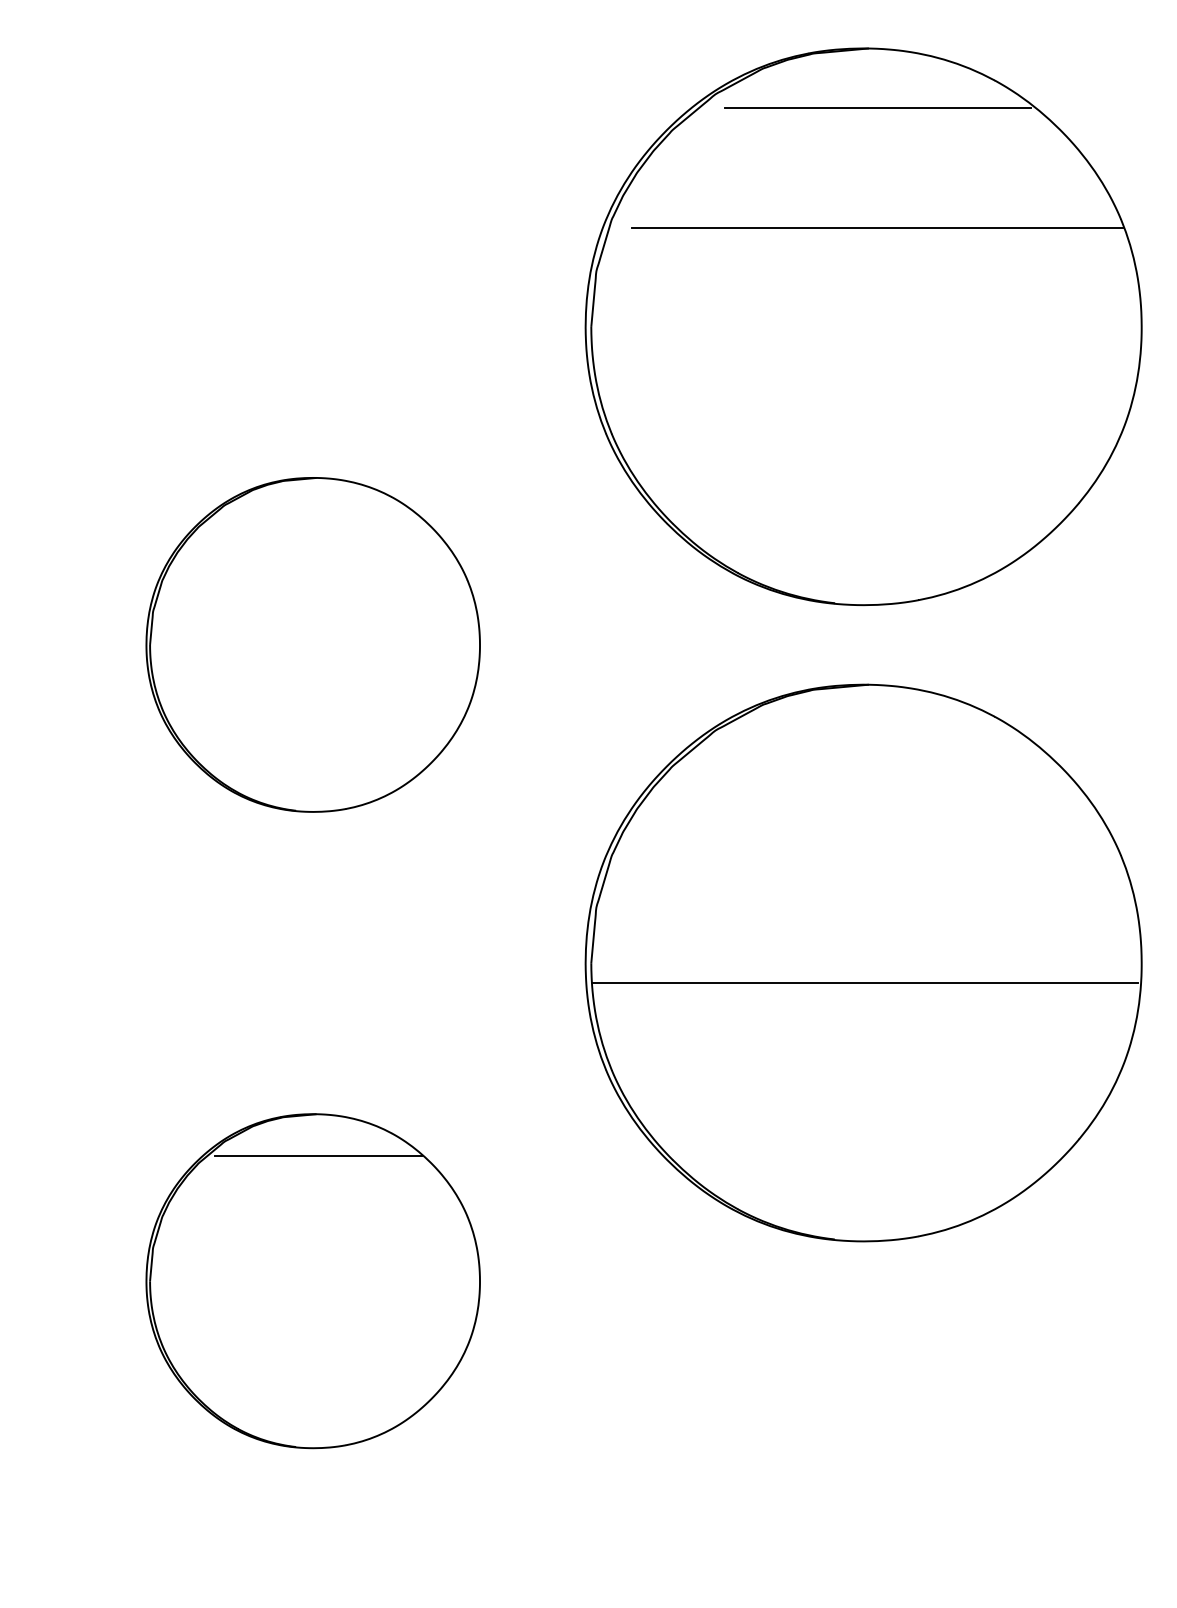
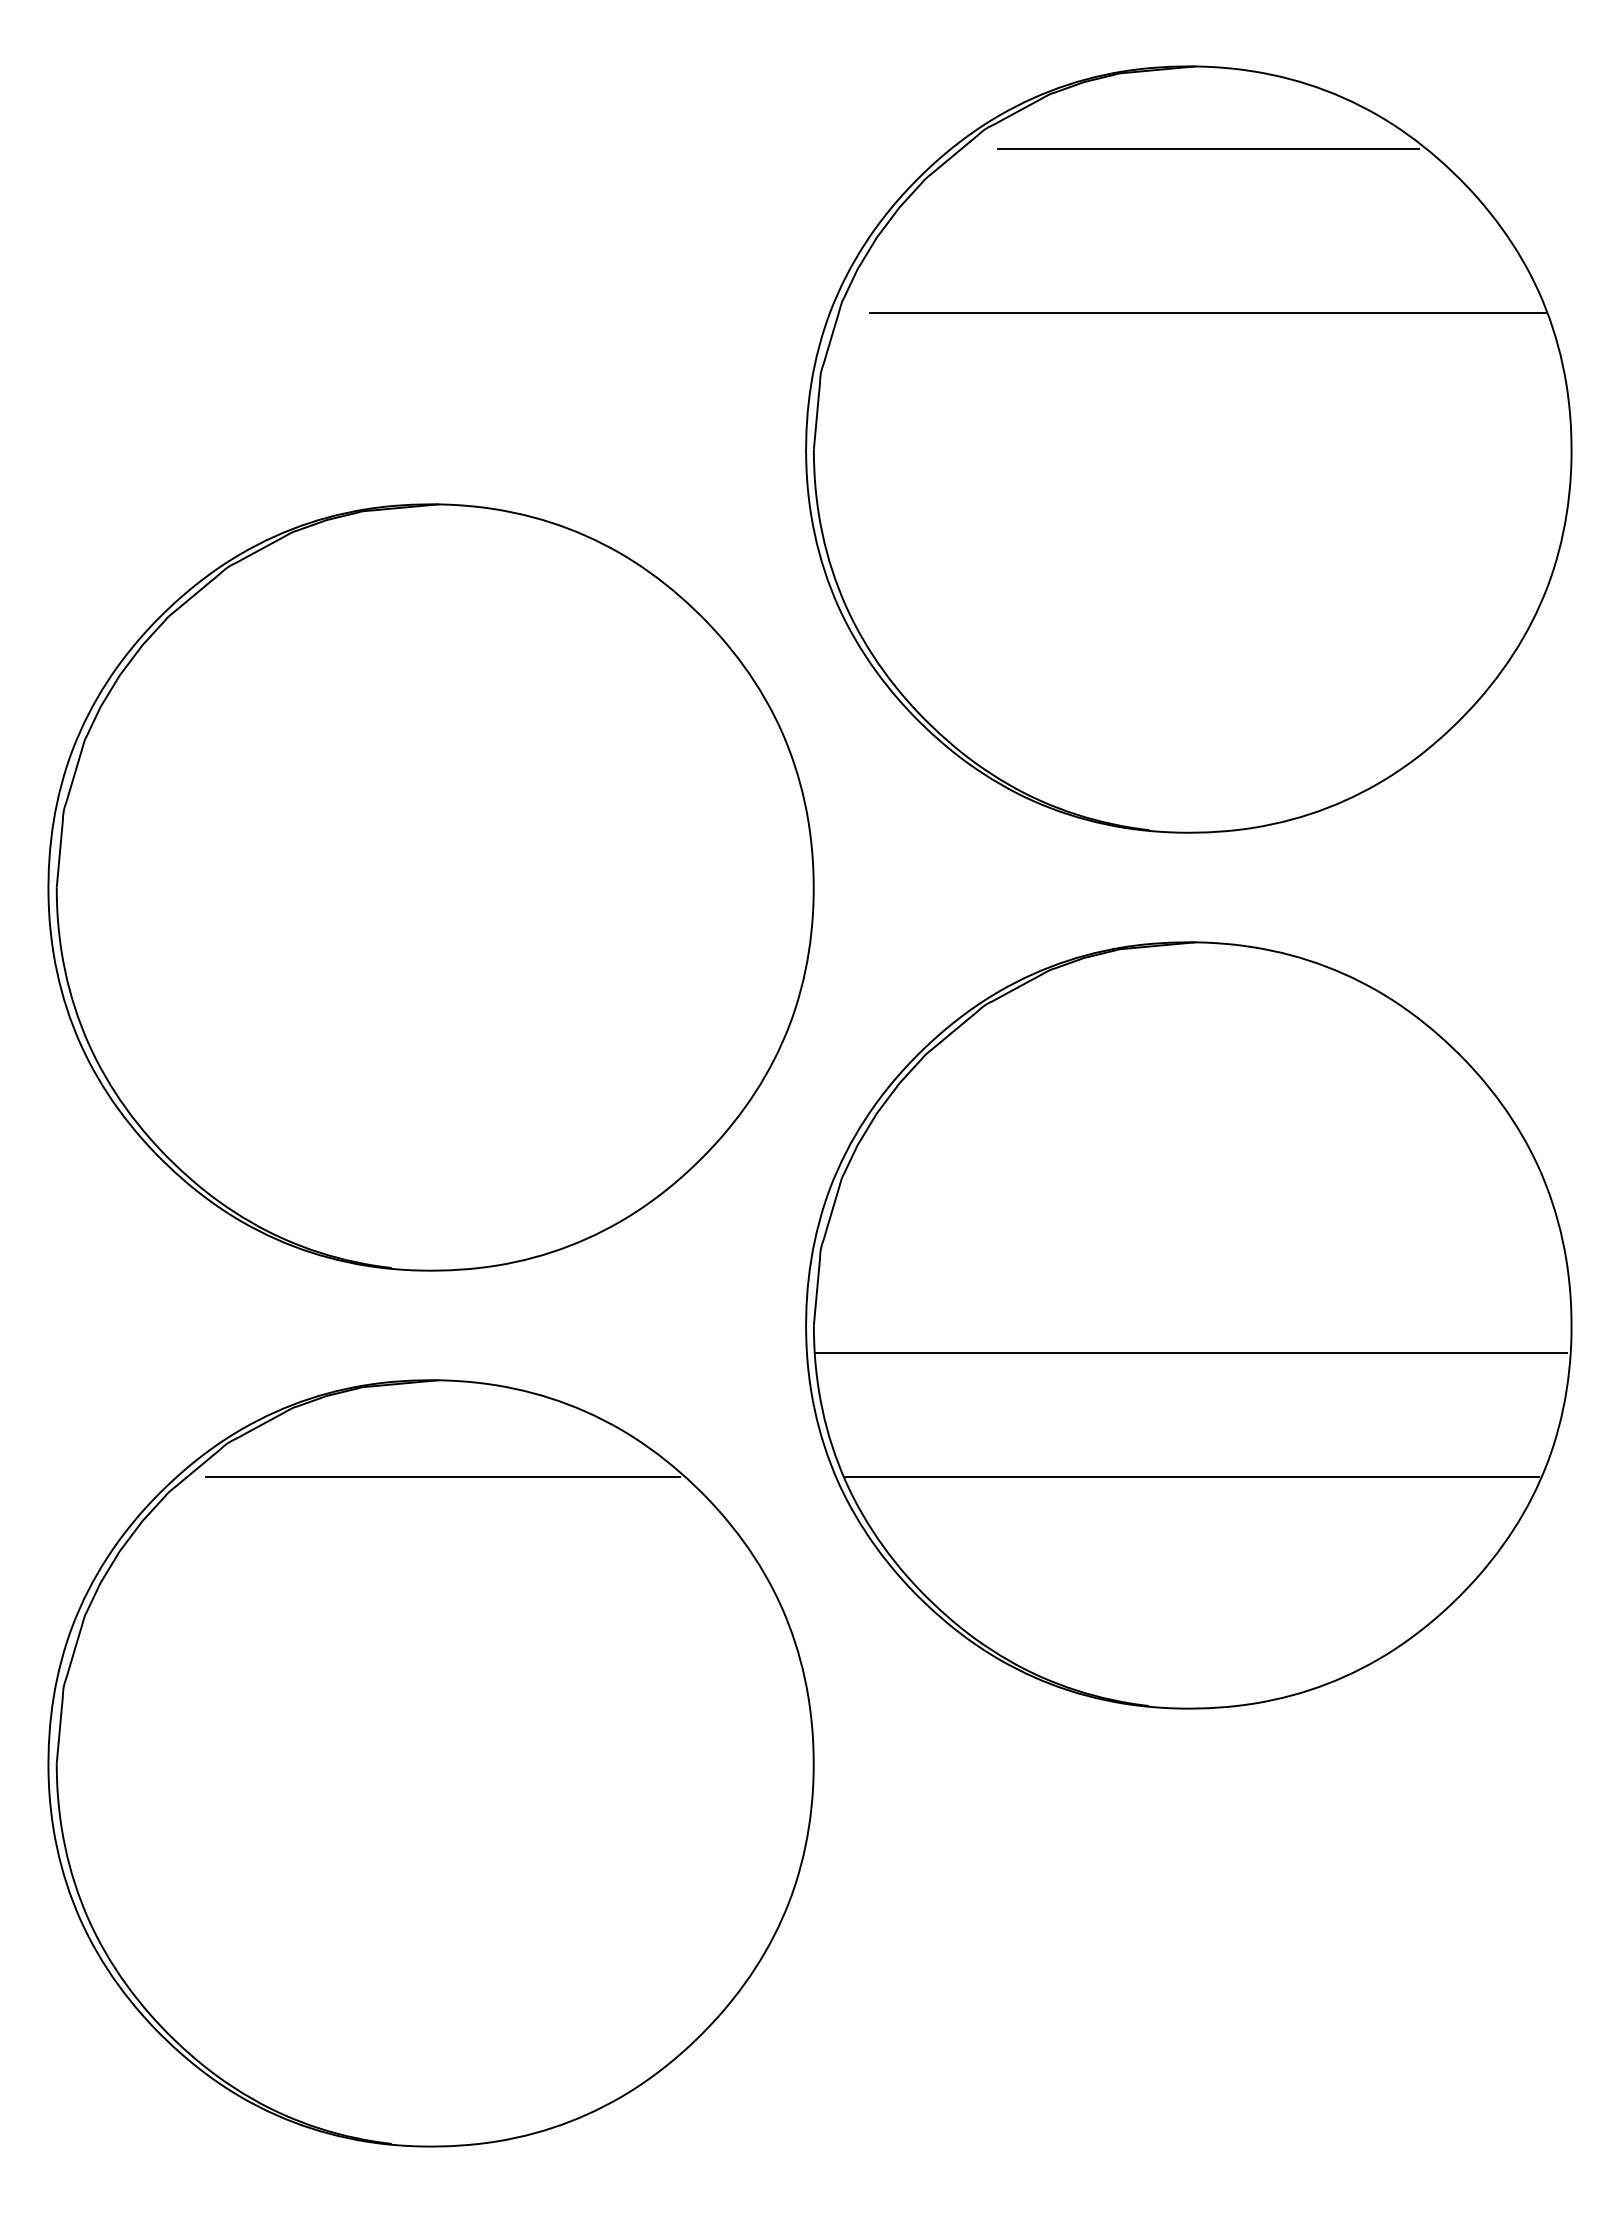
part: (312, 644) -> (430, 887), size x1.67
line: (865, 1073) -> (1191, 1477), added
part: (312, 1281) -> (430, 1763), size x1.67

